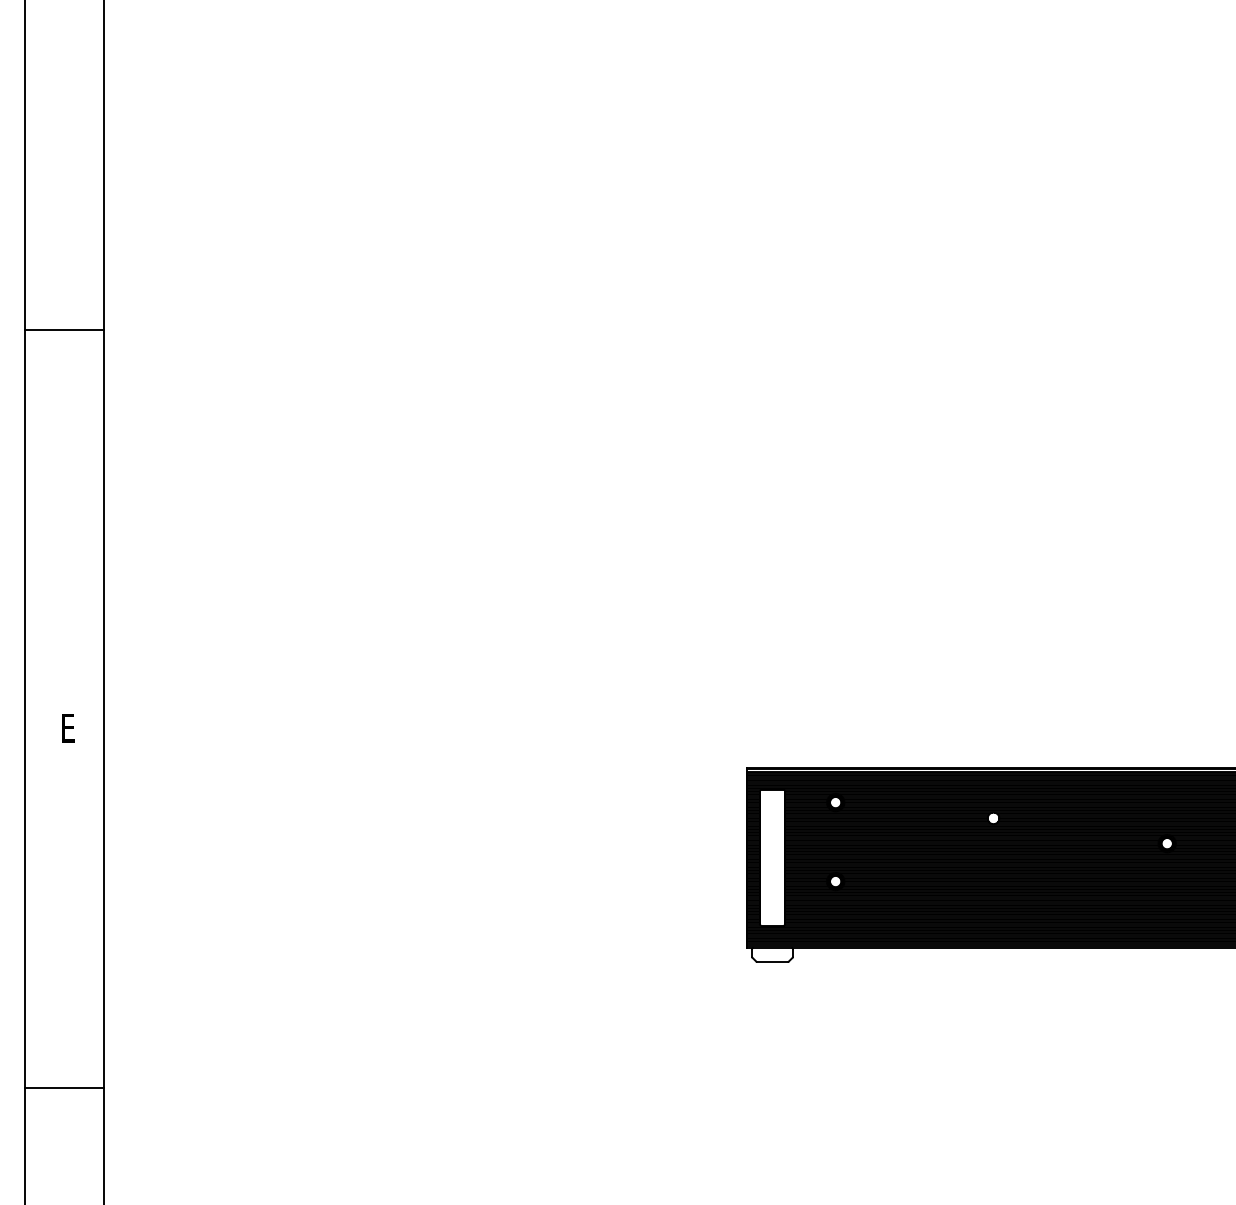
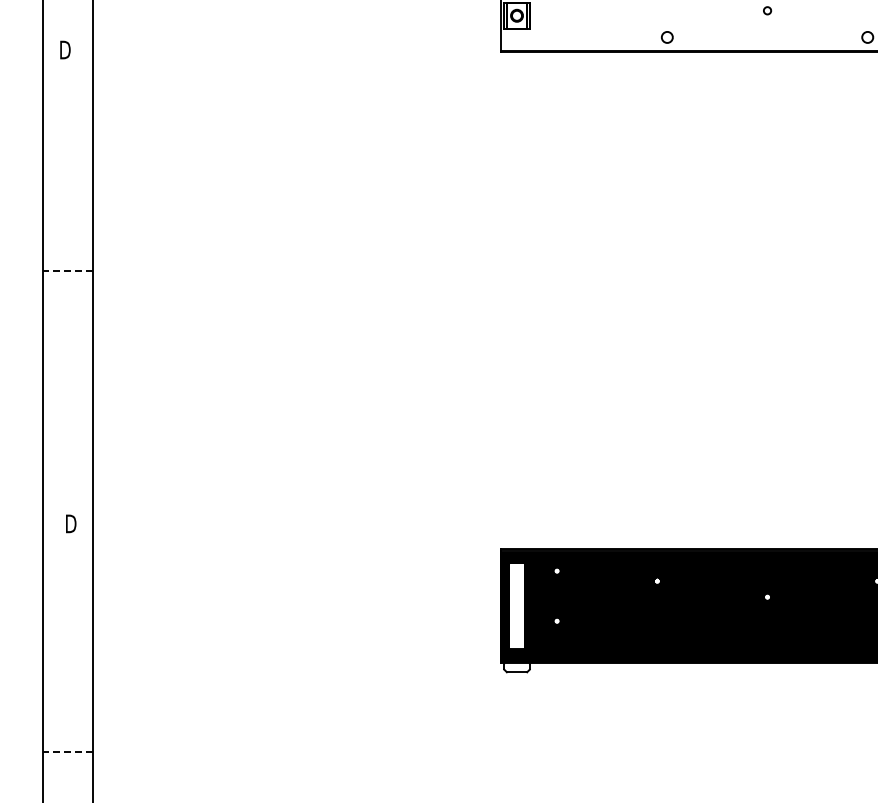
line: (64, 330) -> (67, 271), solid -> dashed
text: (70, 727) -> (71, 523), E -> D
line: (64, 1088) -> (67, 752), solid -> dashed

